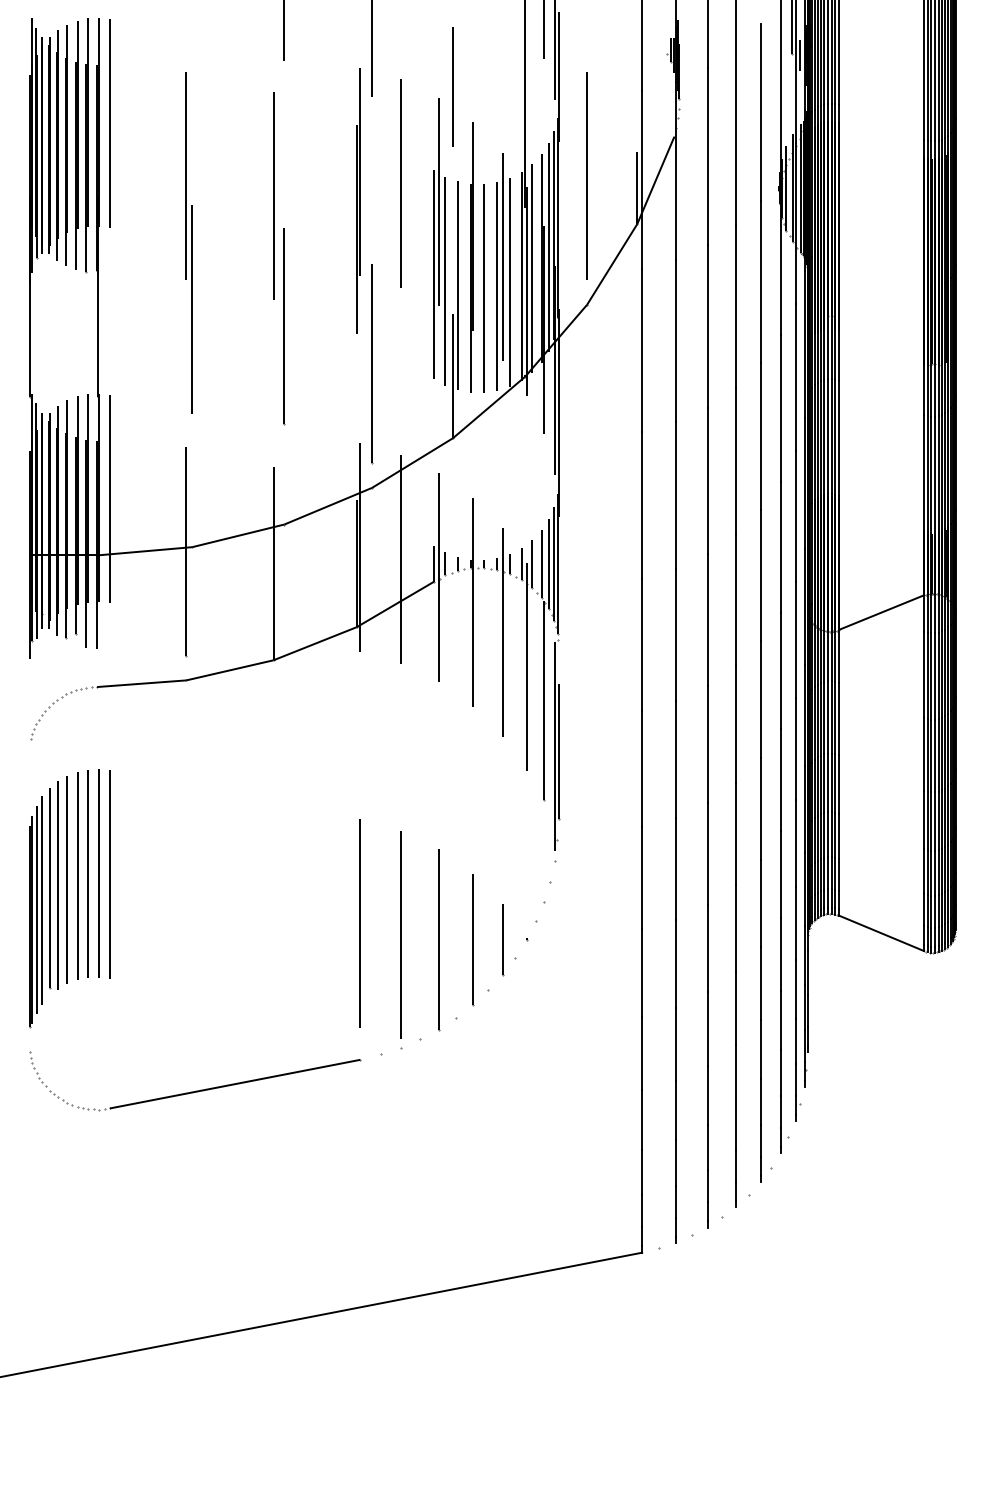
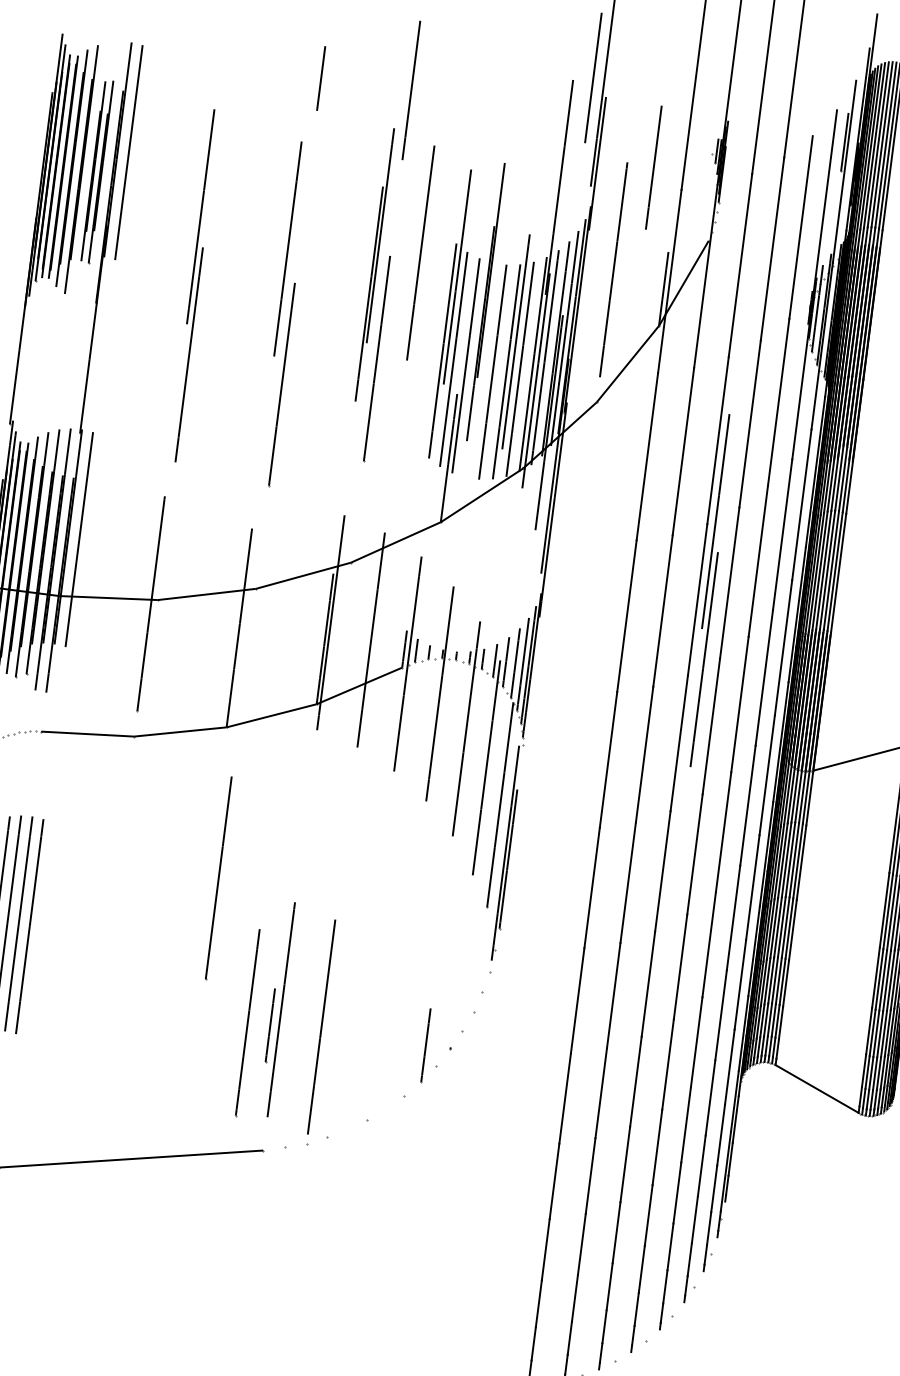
line: (800, 55) -> (849, 173), removed
line: (452, 86) -> (653, 167), moved
part: (81, 145) -> (96, 171), size x0.7
line: (471, 257) -> (485, 301), moved
line: (372, 364) -> (377, 359), moved
part: (717, 470) -> (709, 590), added
line: (284, 805) -> (218, 878), added
line: (352, 940) -> (270, 1026), added
line: (439, 940) -> (248, 1023), moved
line: (473, 940) -> (395, 1042), removed

